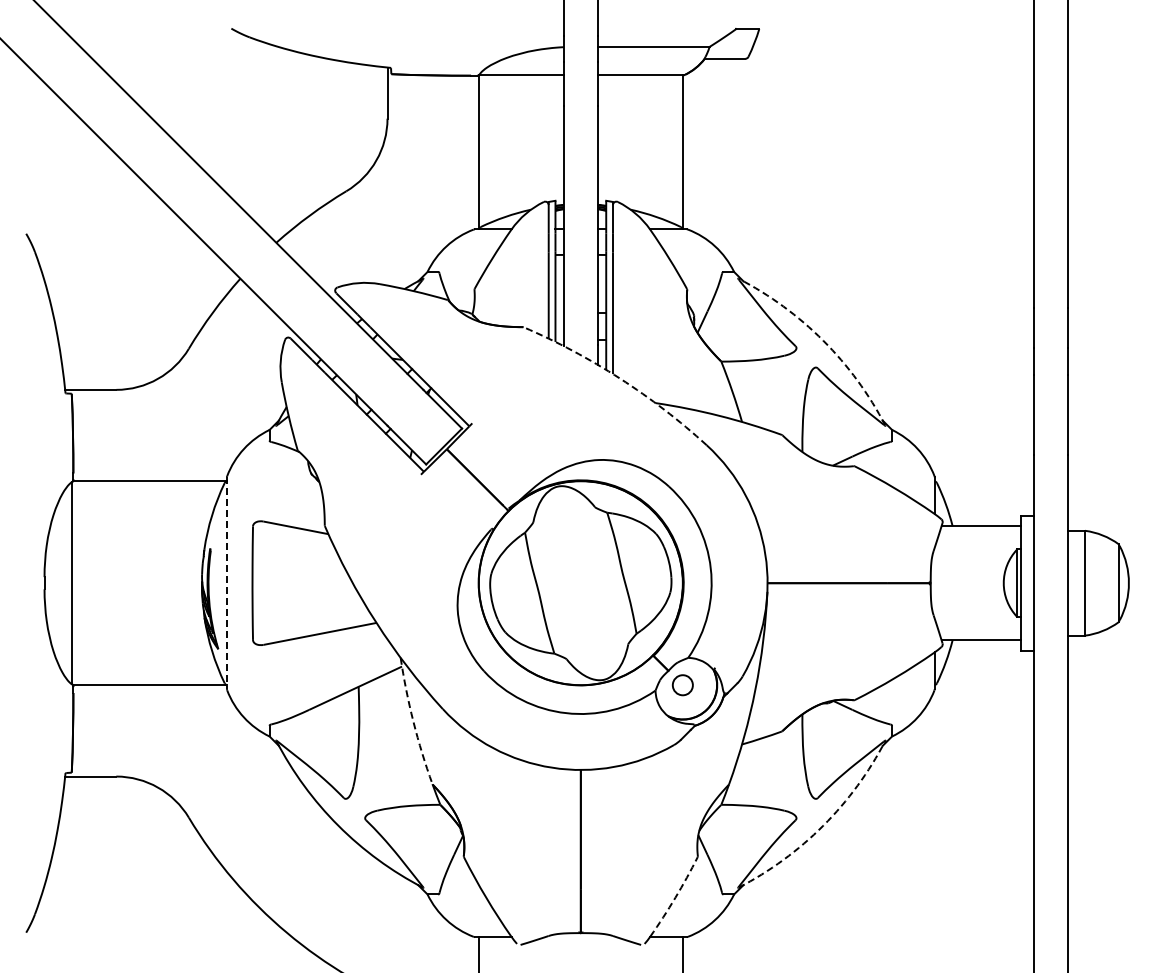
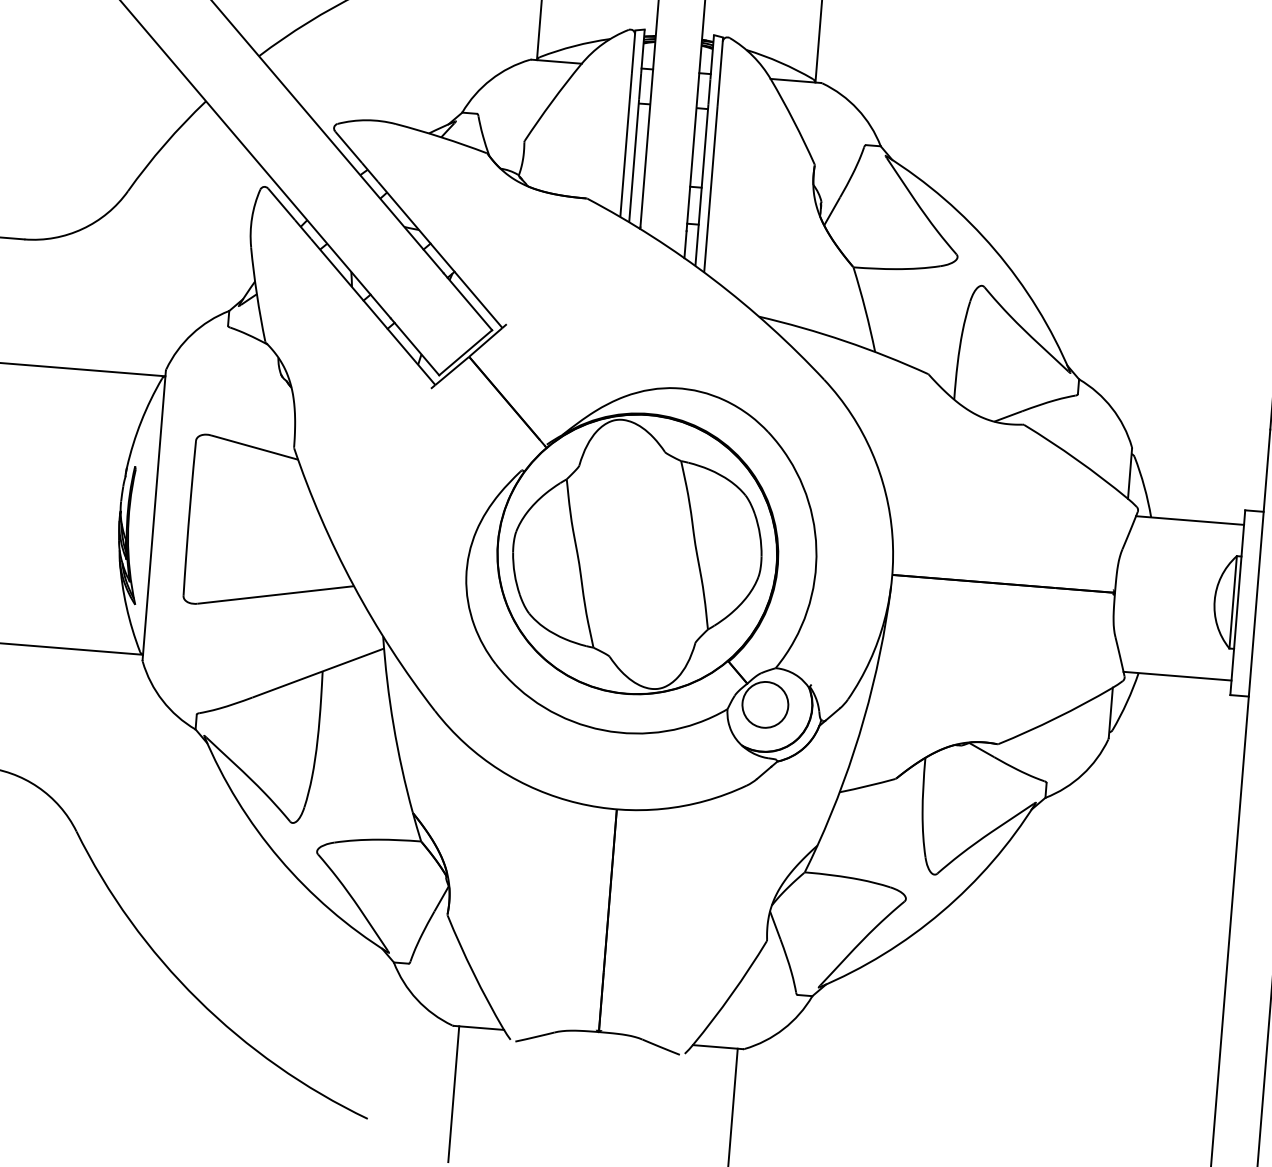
arc: (823, 340) -> (995, 249), dashed -> solid
arc: (620, 378) -> (713, 279), dashed -> solid
line: (226, 583) -> (153, 515), dashed -> solid
circle: (682, 685) -> (764, 705), size x1.67
arc: (413, 721) -> (393, 724), dashed -> solid
arc: (823, 825) -> (942, 911), dashed -> solid
arc: (675, 897) -> (732, 993), dashed -> solid

